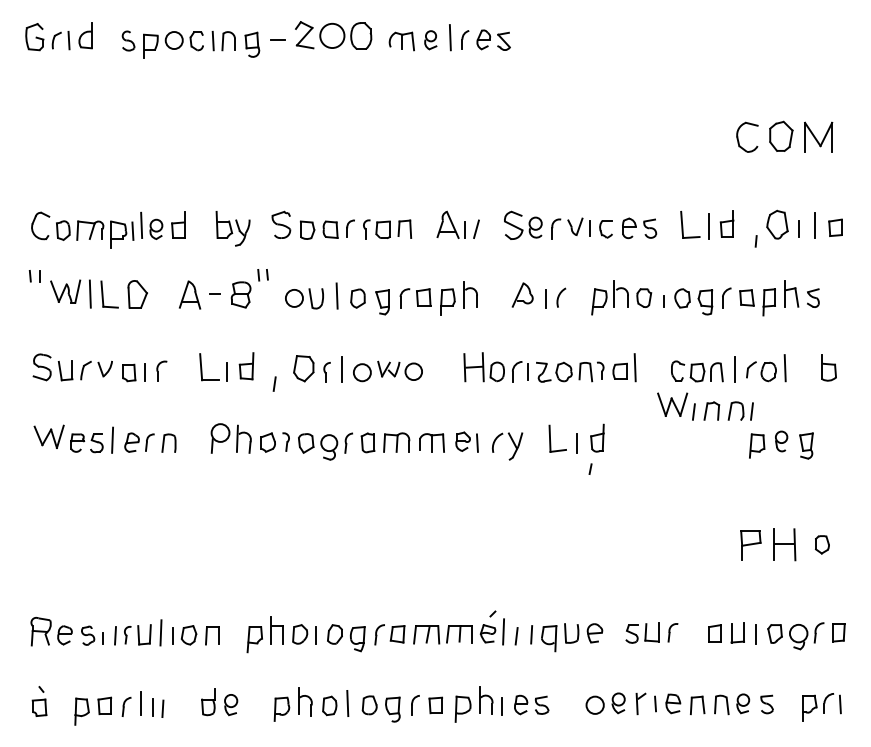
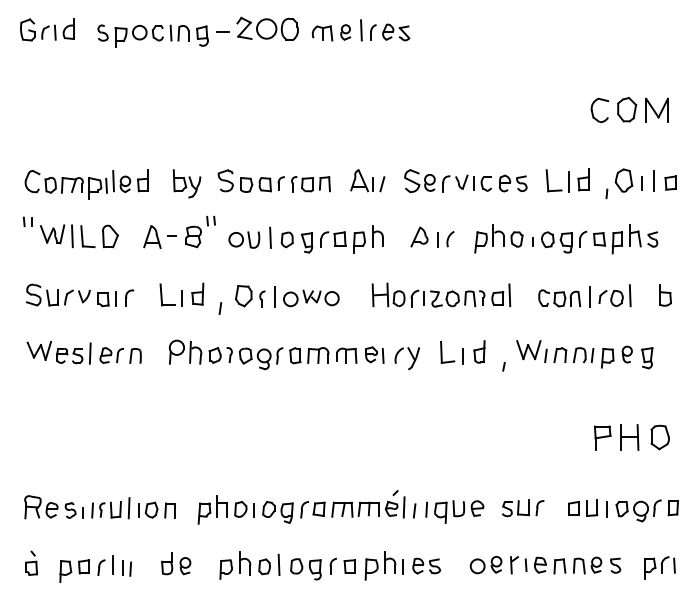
part: (705, 406) -> (555, 351), moved
line: (589, 468) -> (503, 366), moved
part: (821, 544) -> (659, 437), size x1.67

